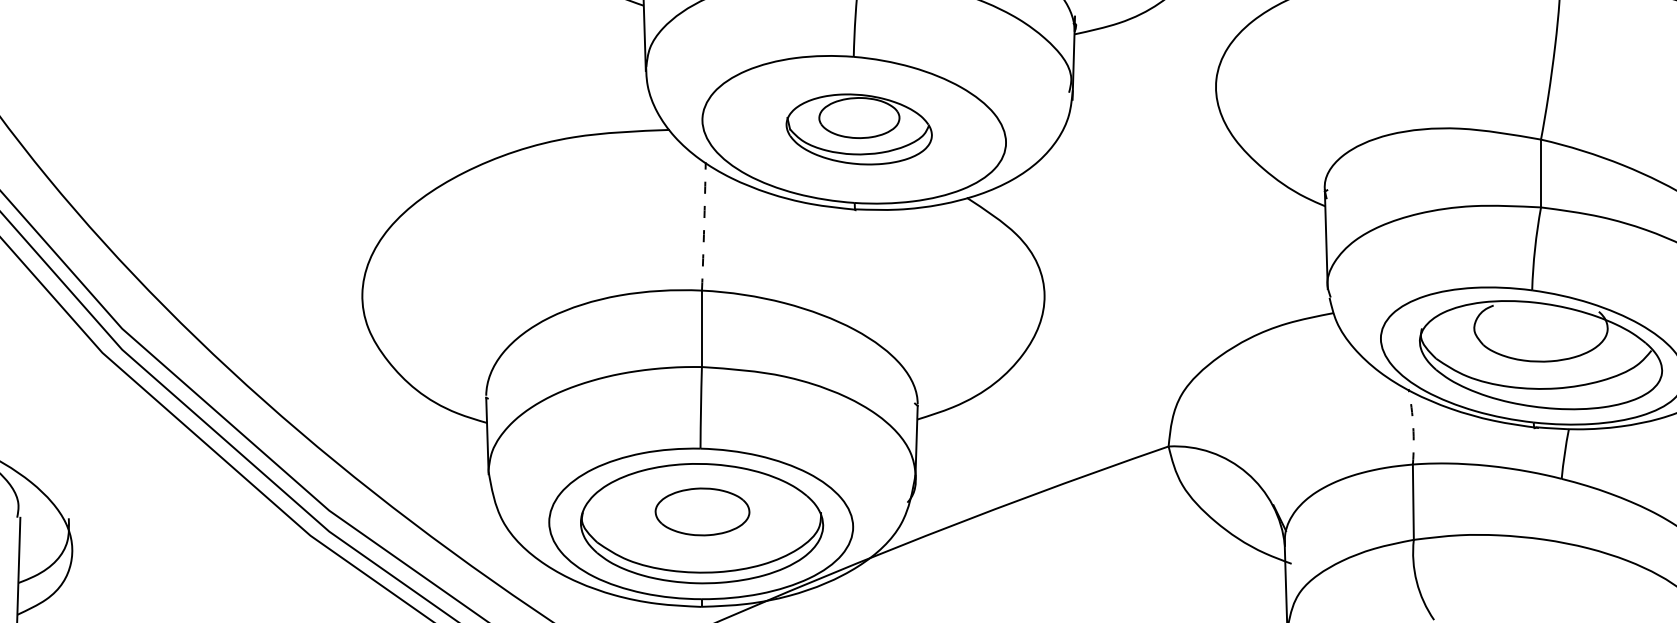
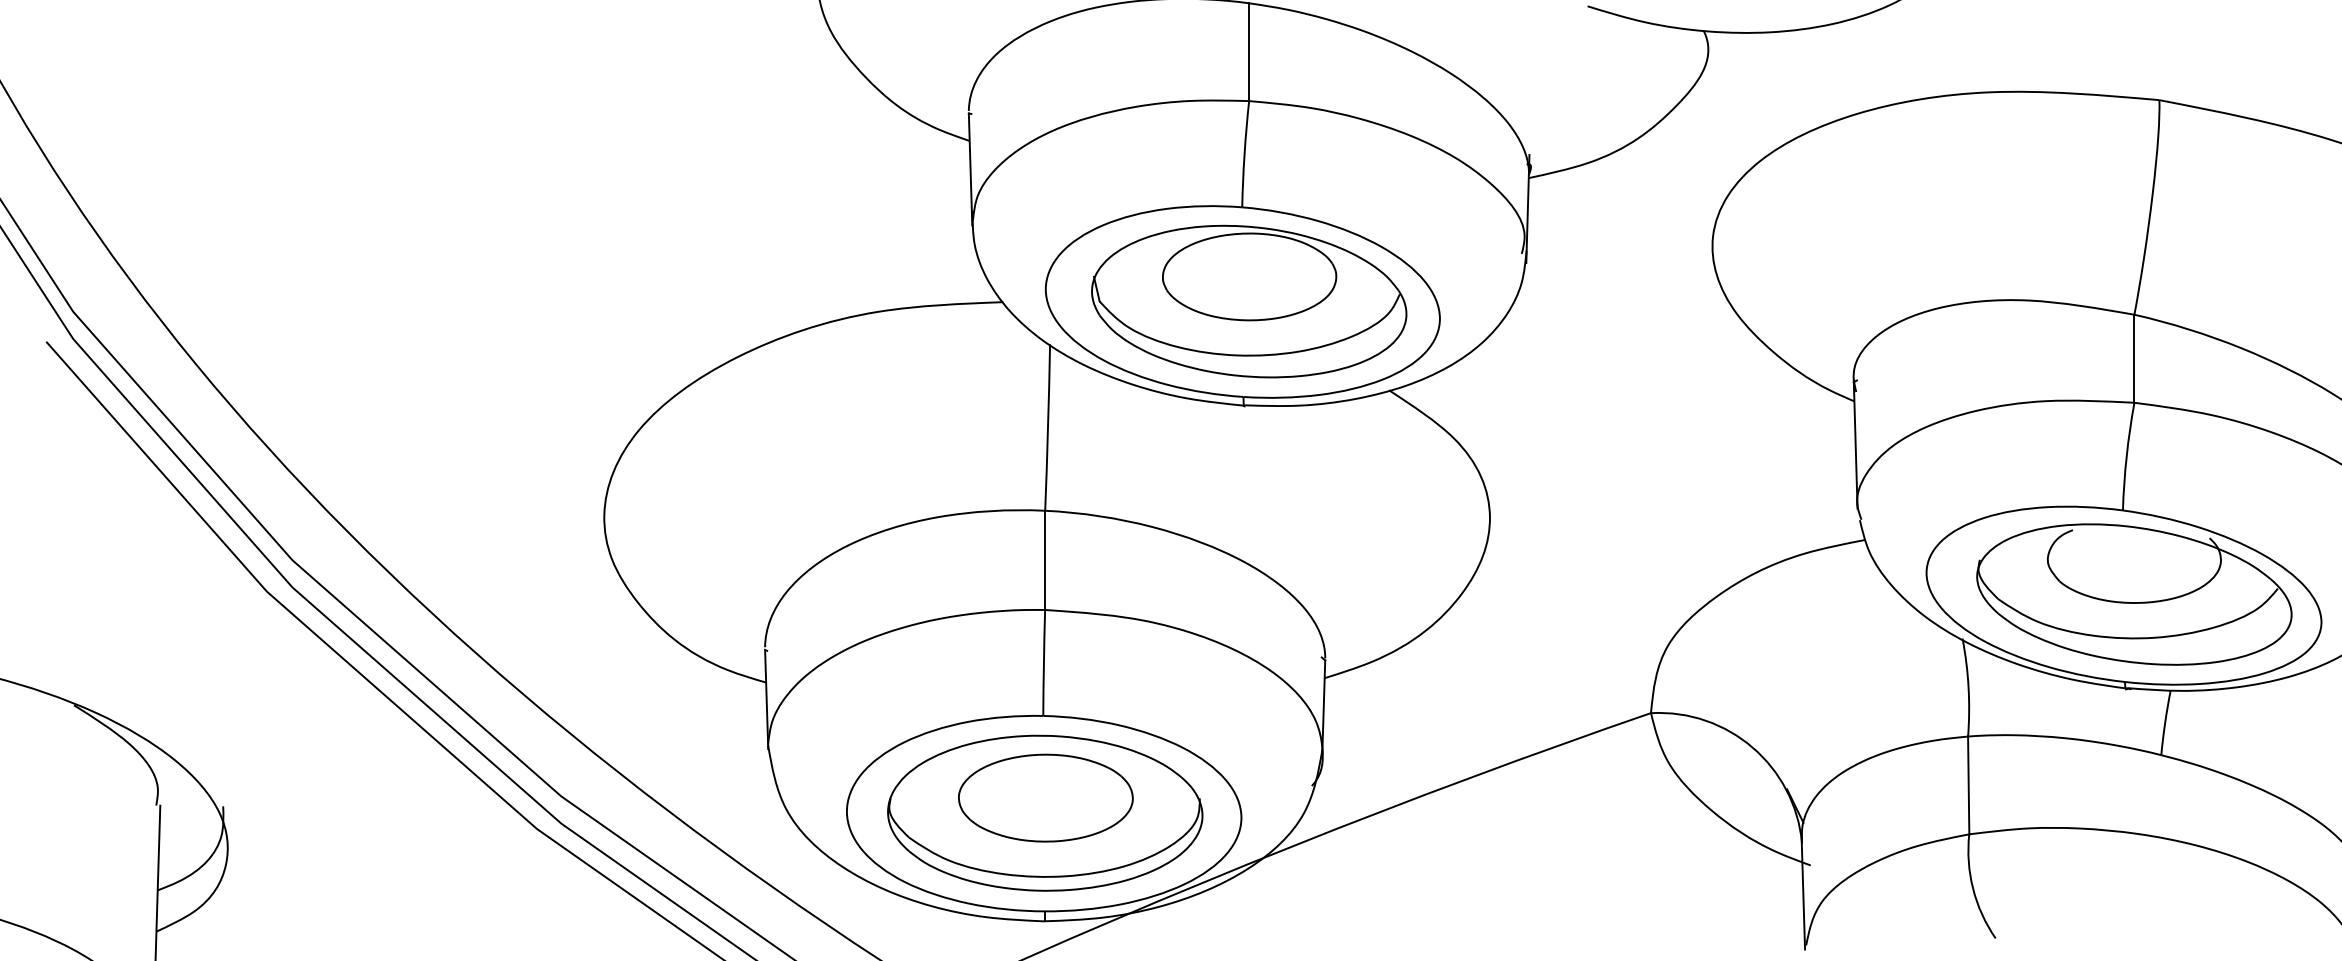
part: (859, 129) -> (1249, 301), size x1.67
arc: (704, 226) -> (1048, 427), dashed -> solid
arc: (1413, 426) -> (1968, 687), dashed -> solid
part: (702, 511) -> (1045, 797), size x1.43

